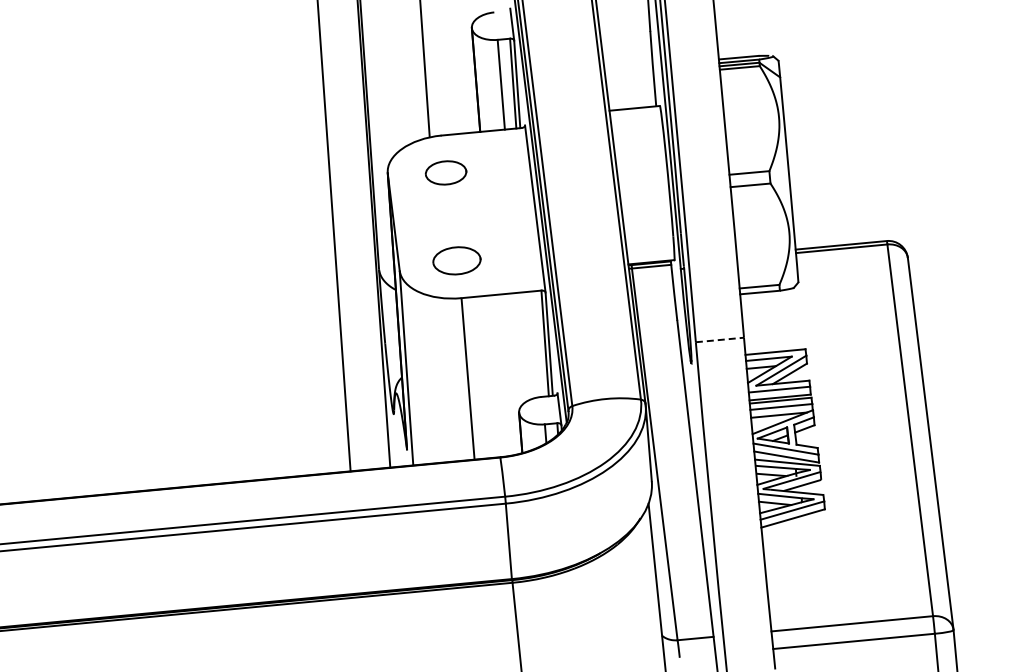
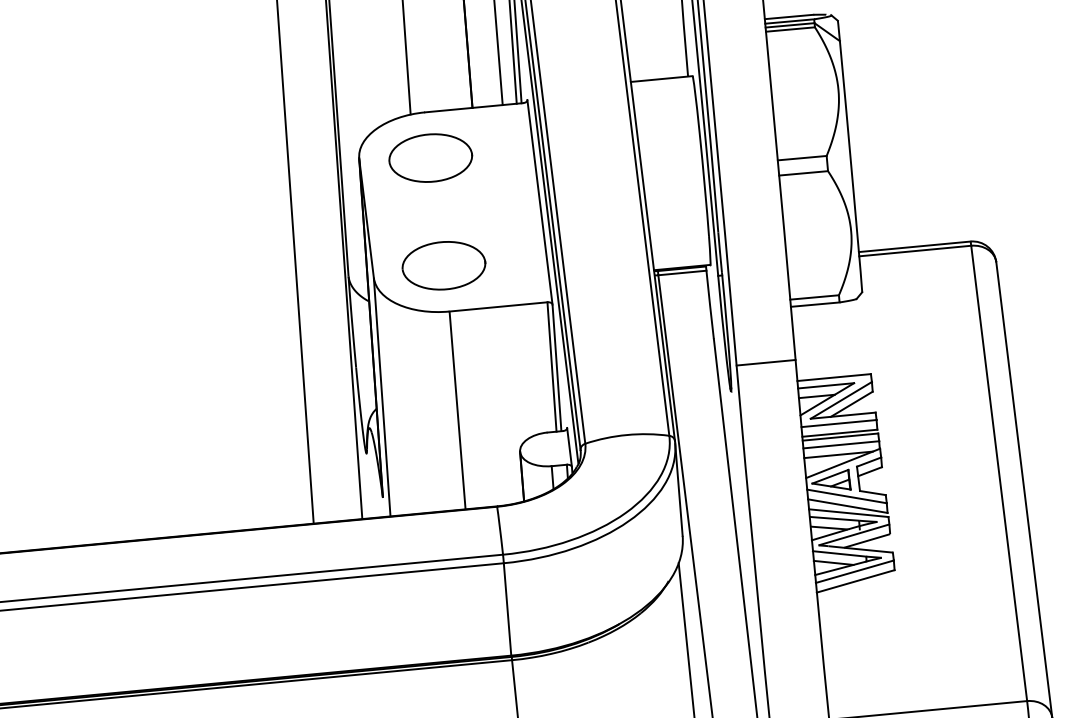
part: (445, 172) -> (429, 157), size x1.67
part: (456, 260) -> (443, 265), size x1.43
line: (720, 339) -> (766, 362), dashed -> solid

